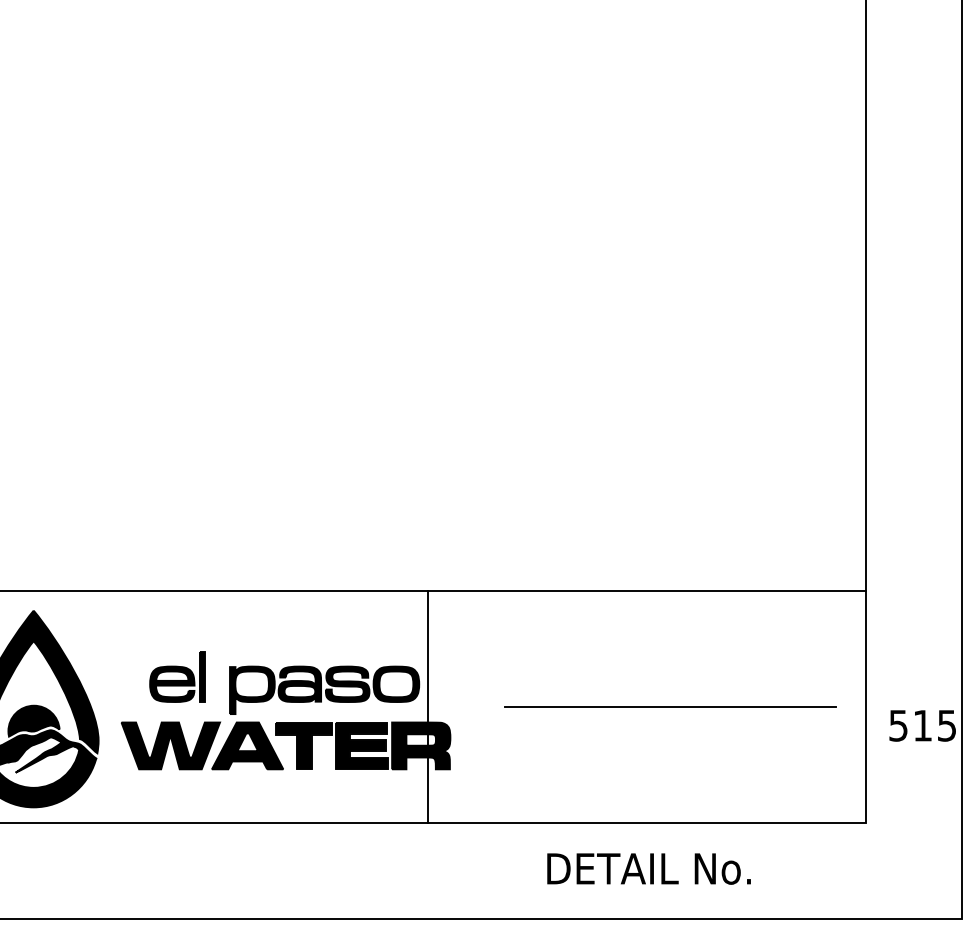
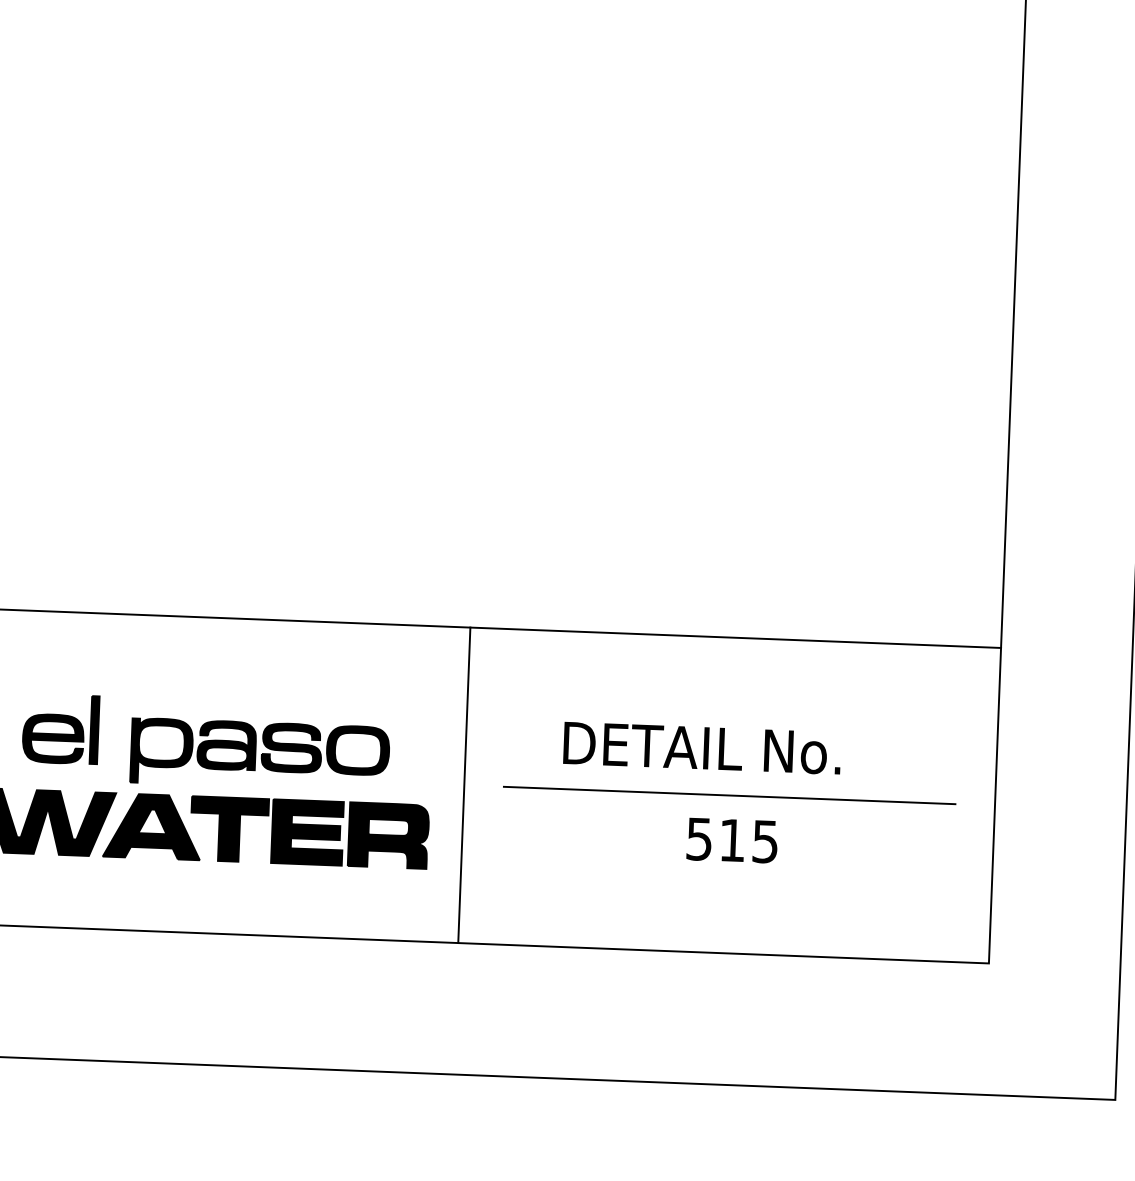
line: (428, 706) -> (464, 784), moved
text: (922, 725) -> (732, 840), moved
text: (648, 868) -> (701, 747), moved

